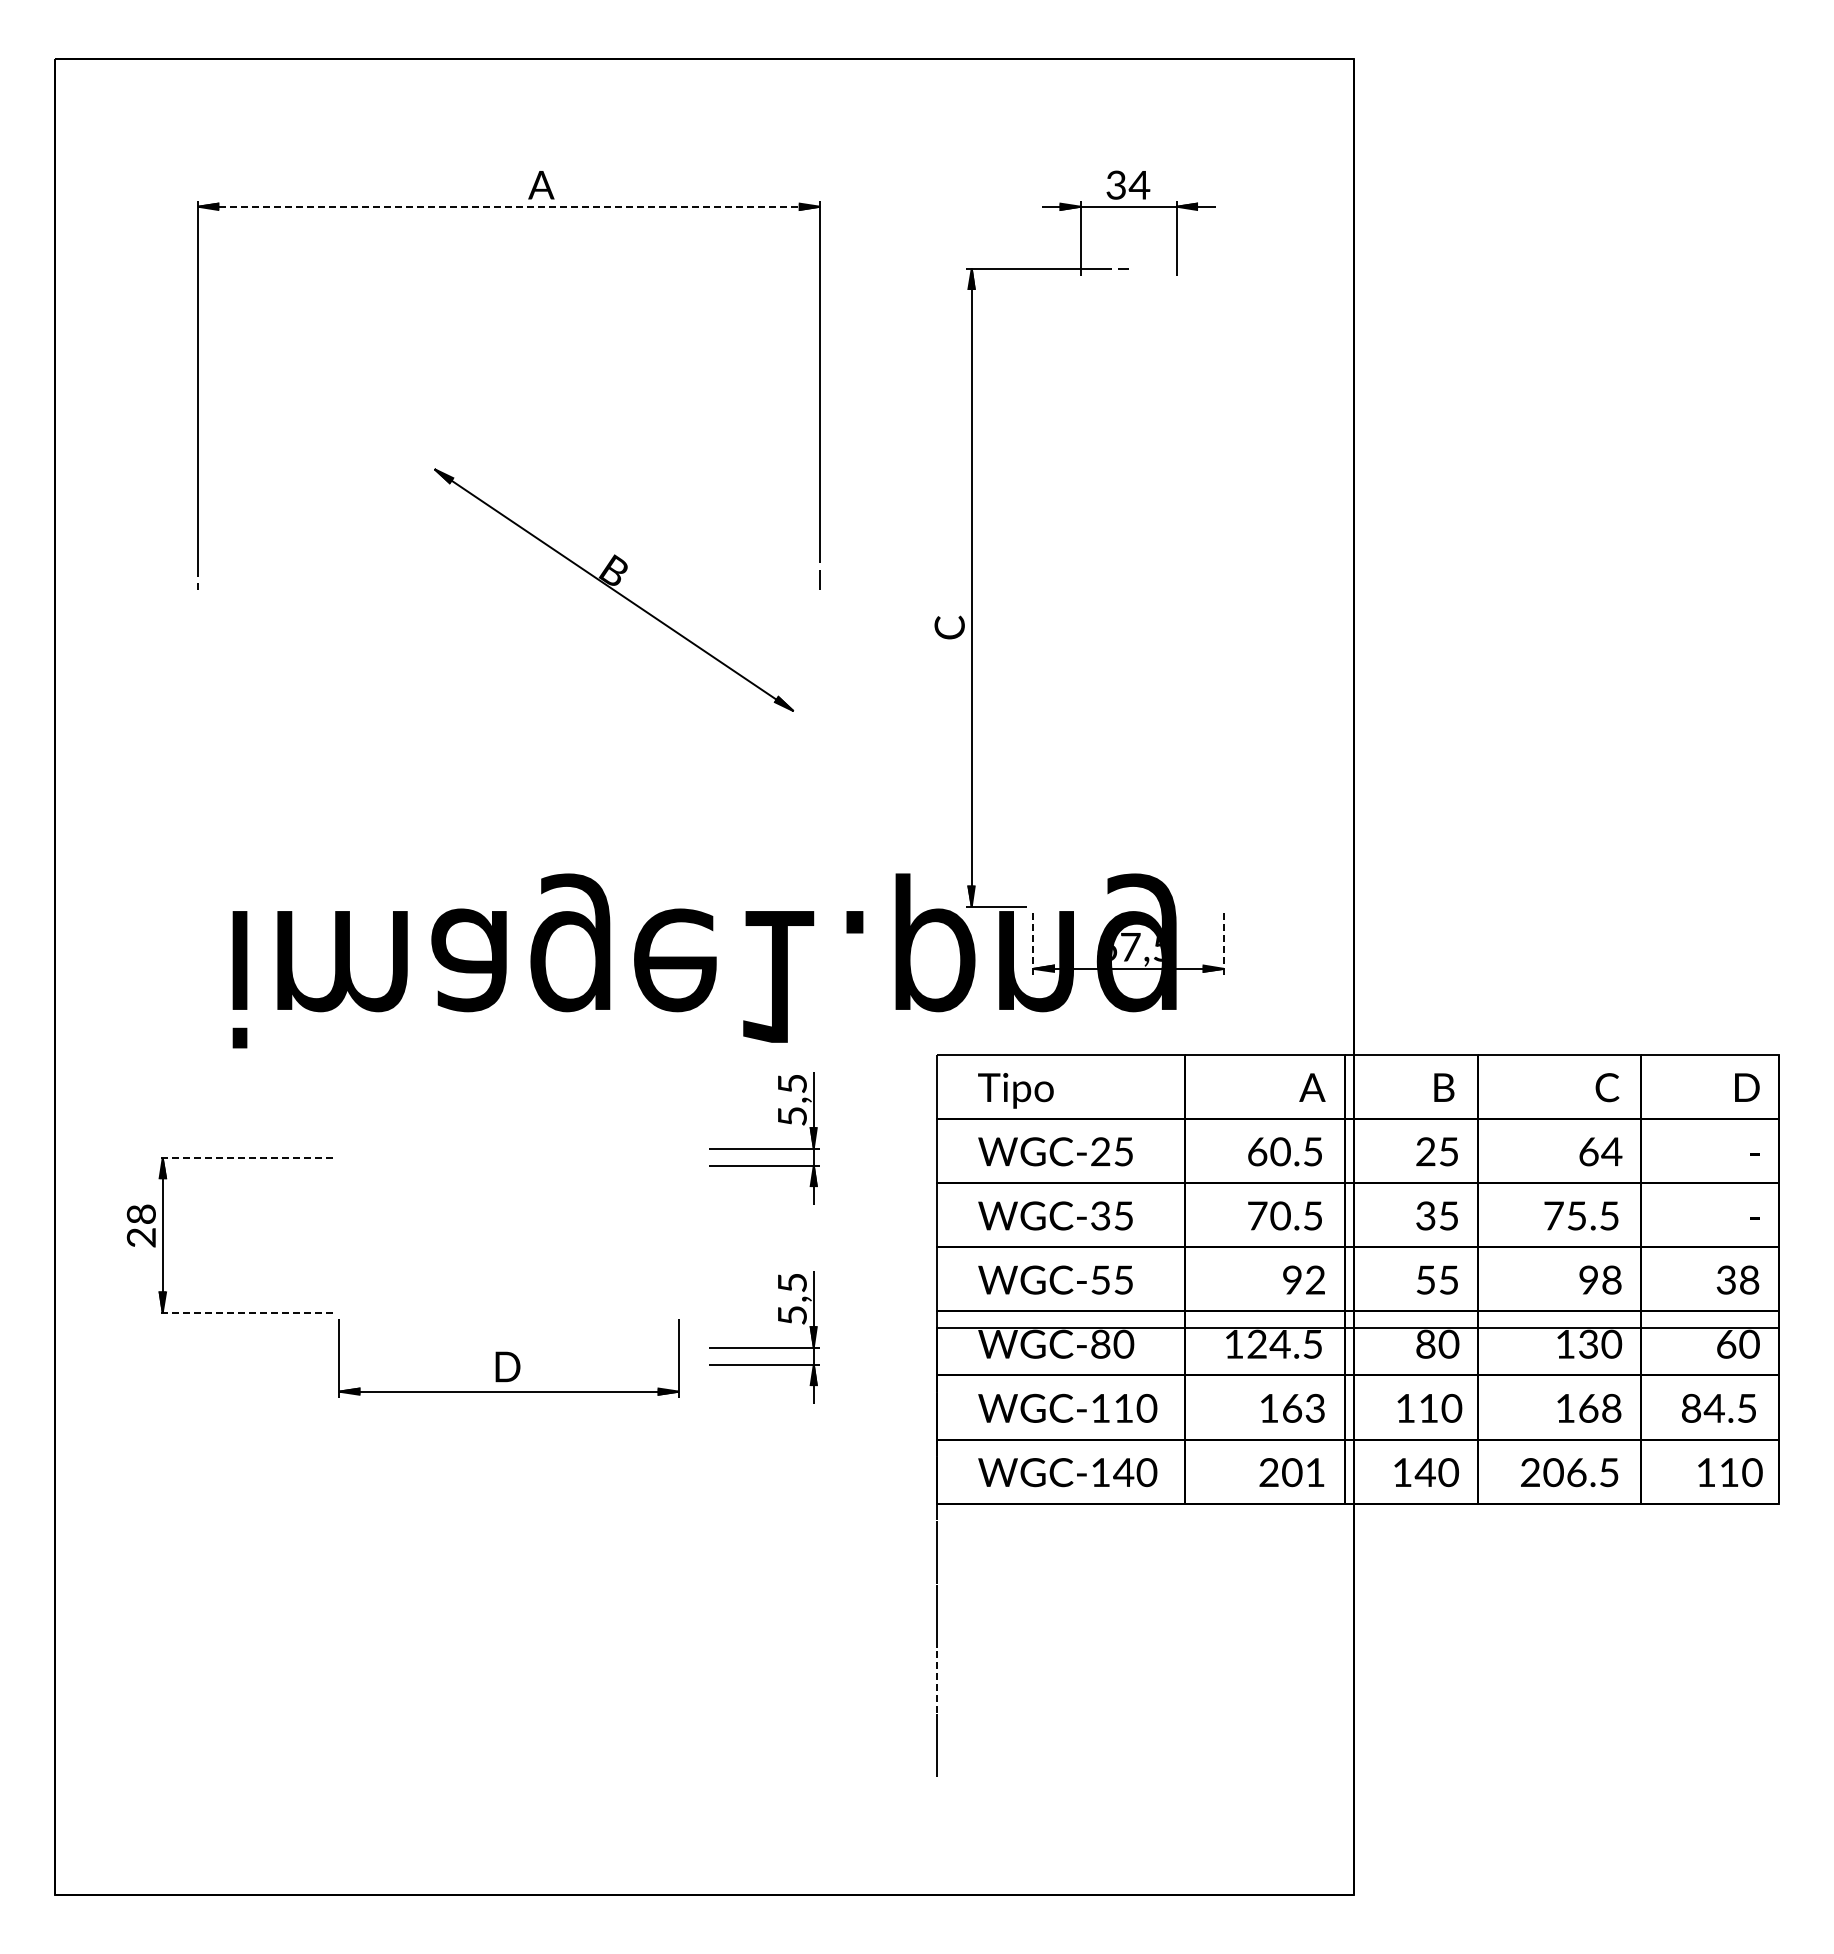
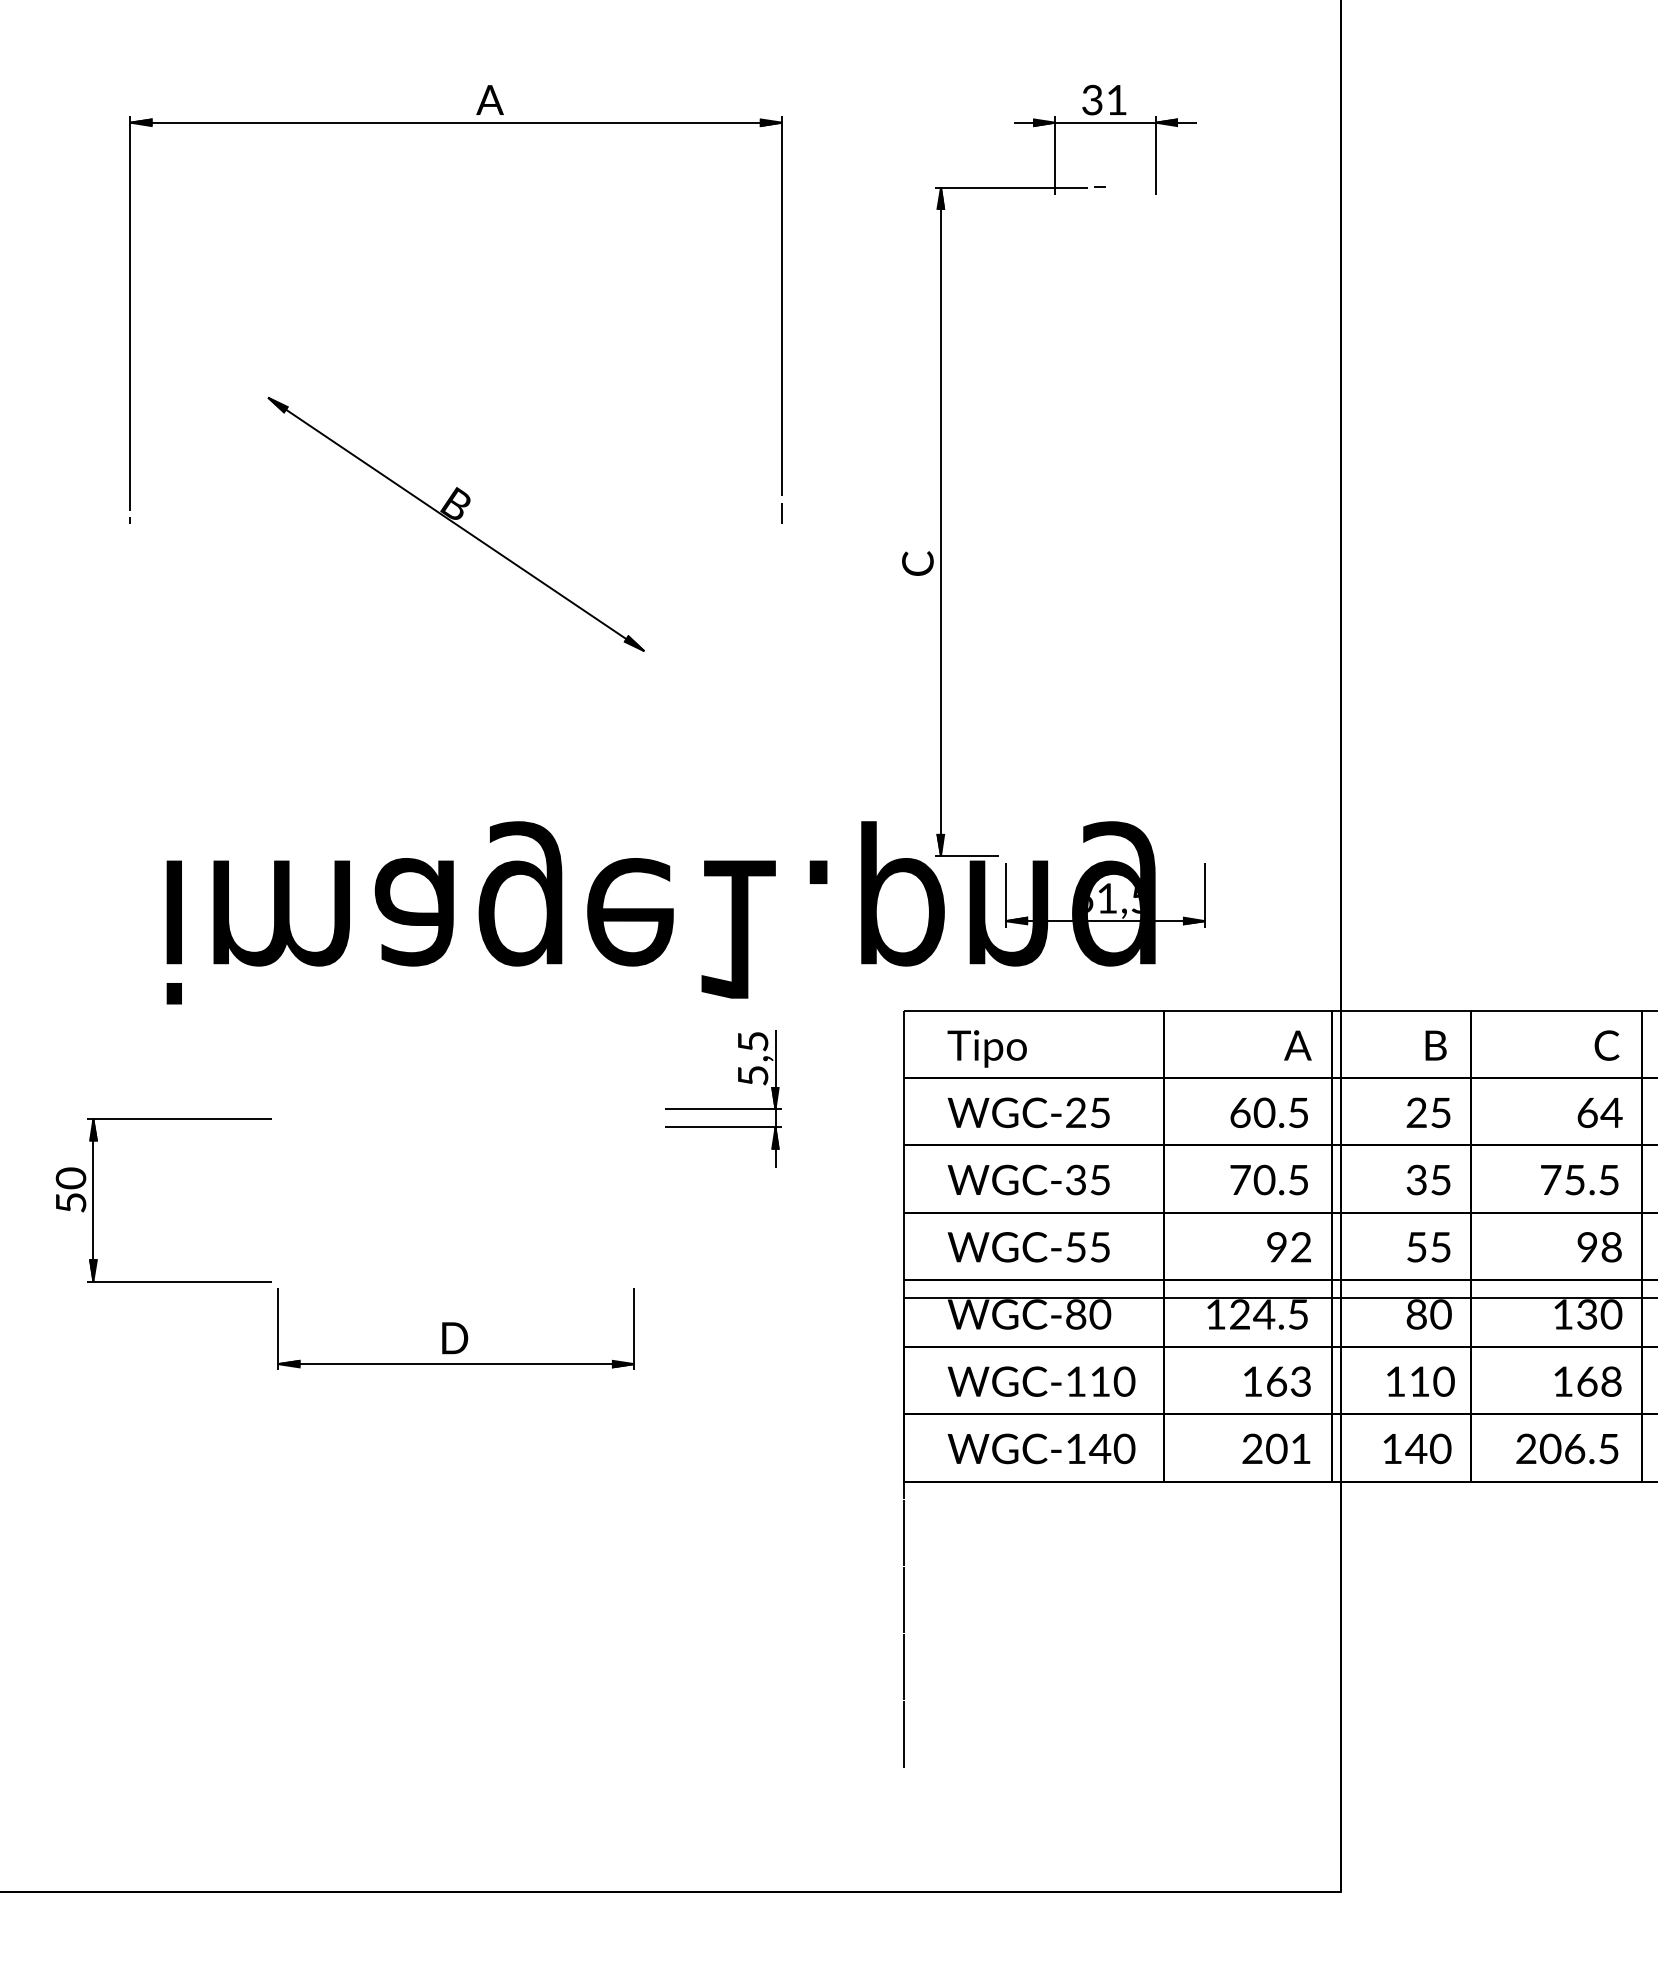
text: (1139, 184) -> (1116, 99), 34 -> 31
line: (508, 206) -> (455, 122), dashed -> solid
part: (614, 589) -> (456, 523), moved
line: (1033, 944) -> (1005, 895), dashed -> solid
line: (1223, 944) -> (1204, 895), dashed -> solid
text: (1130, 947) -> (1107, 898), 67,5 -> 61,5
line: (244, 1158) -> (179, 1119), dashed -> solid
text: (140, 1225) -> (70, 1190), 28 -> 50
line: (244, 1312) -> (179, 1281), dashed -> solid
part: (764, 1347) -> (723, 1317), removed
line: (936, 1680) -> (904, 1666), dashed -> solid

